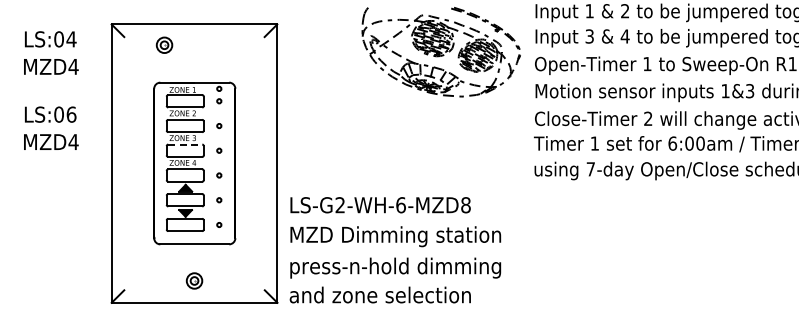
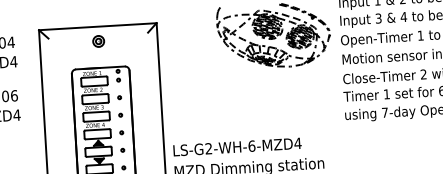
part: (164, 44) -> (98, 40), moved
line: (185, 144) -> (96, 112), dashed -> solid
text: (465, 205) -> (297, 143), LS-G2-WH-6-MZD8 -> LS-G2-WH-6-MZD4

